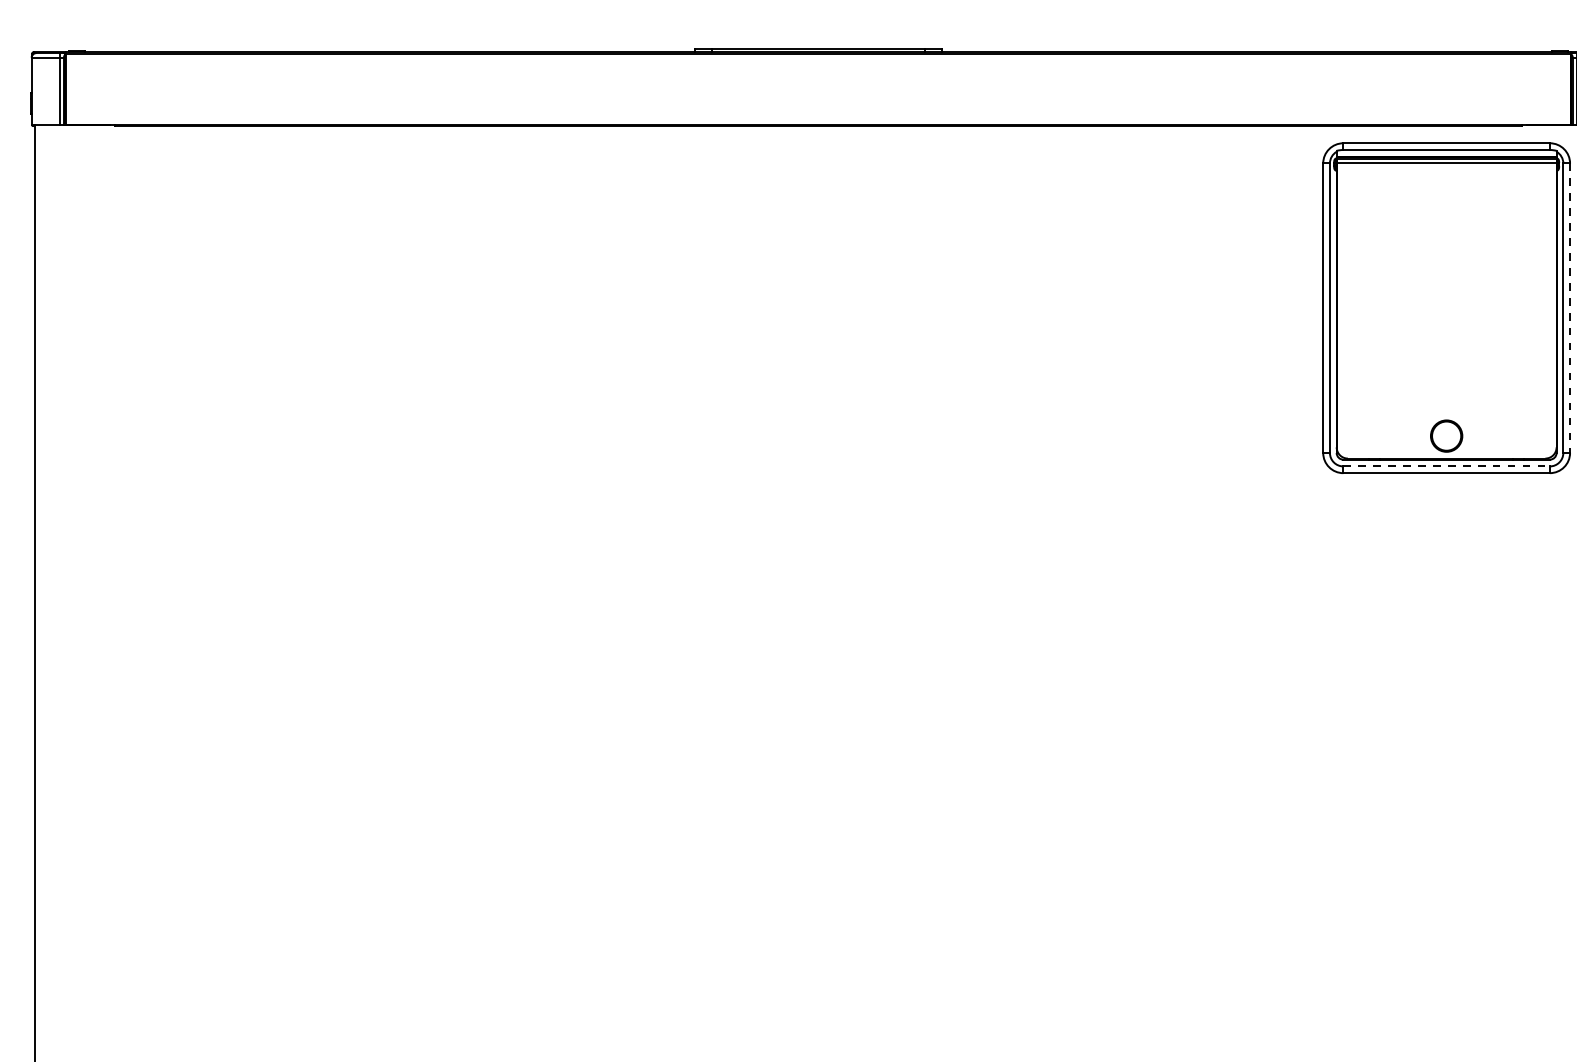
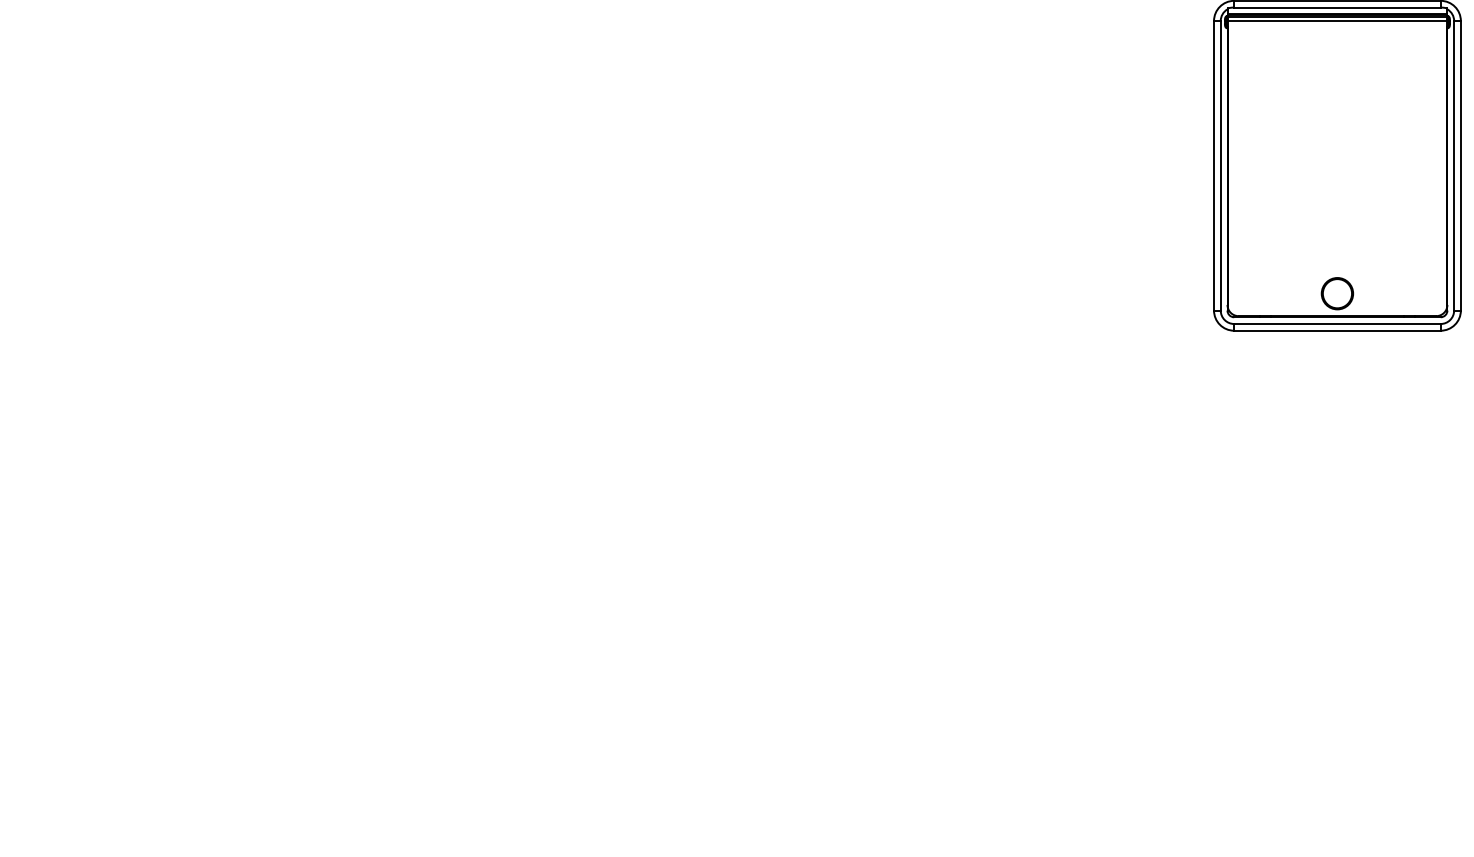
line: (1570, 308) -> (1461, 166), dashed -> solid
line: (1447, 466) -> (1338, 324), dashed -> solid

